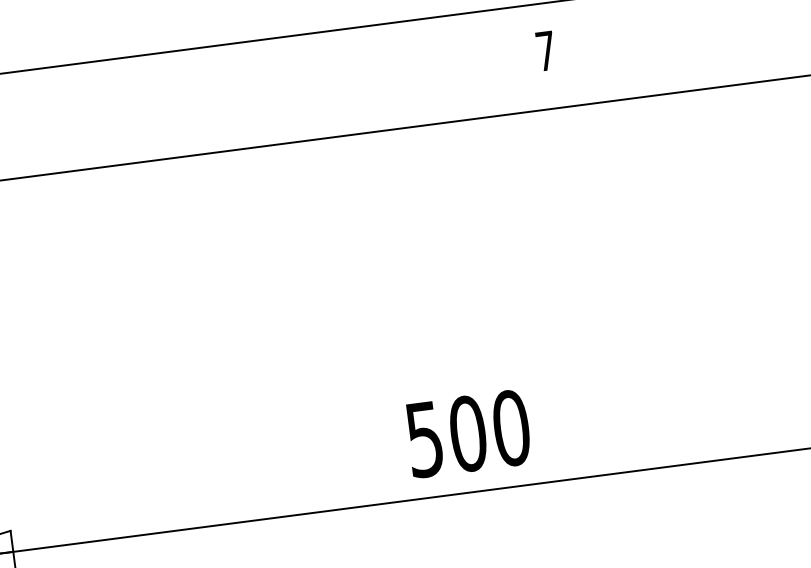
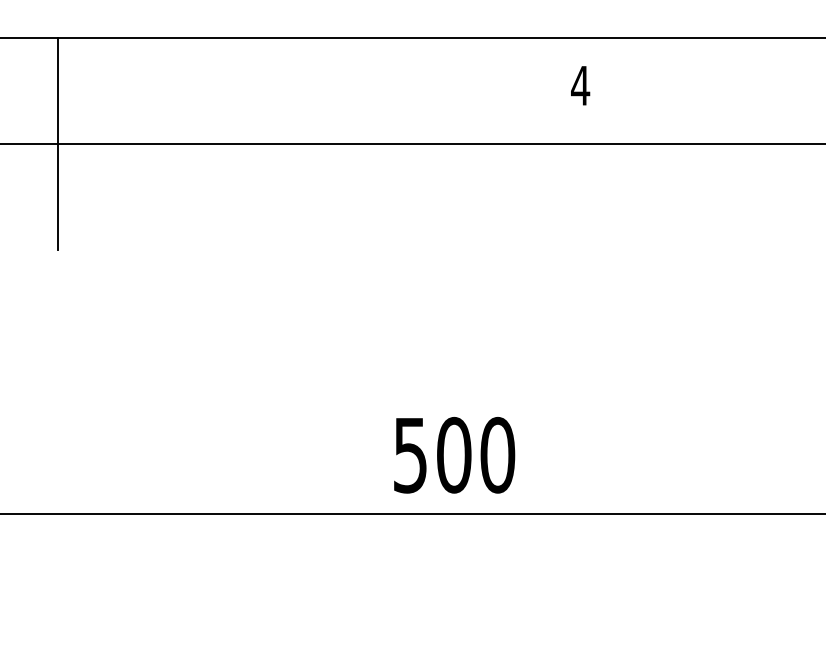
text: (545, 50) -> (580, 85), 7 -> 4
line: (34, 175) -> (57, 143), added

